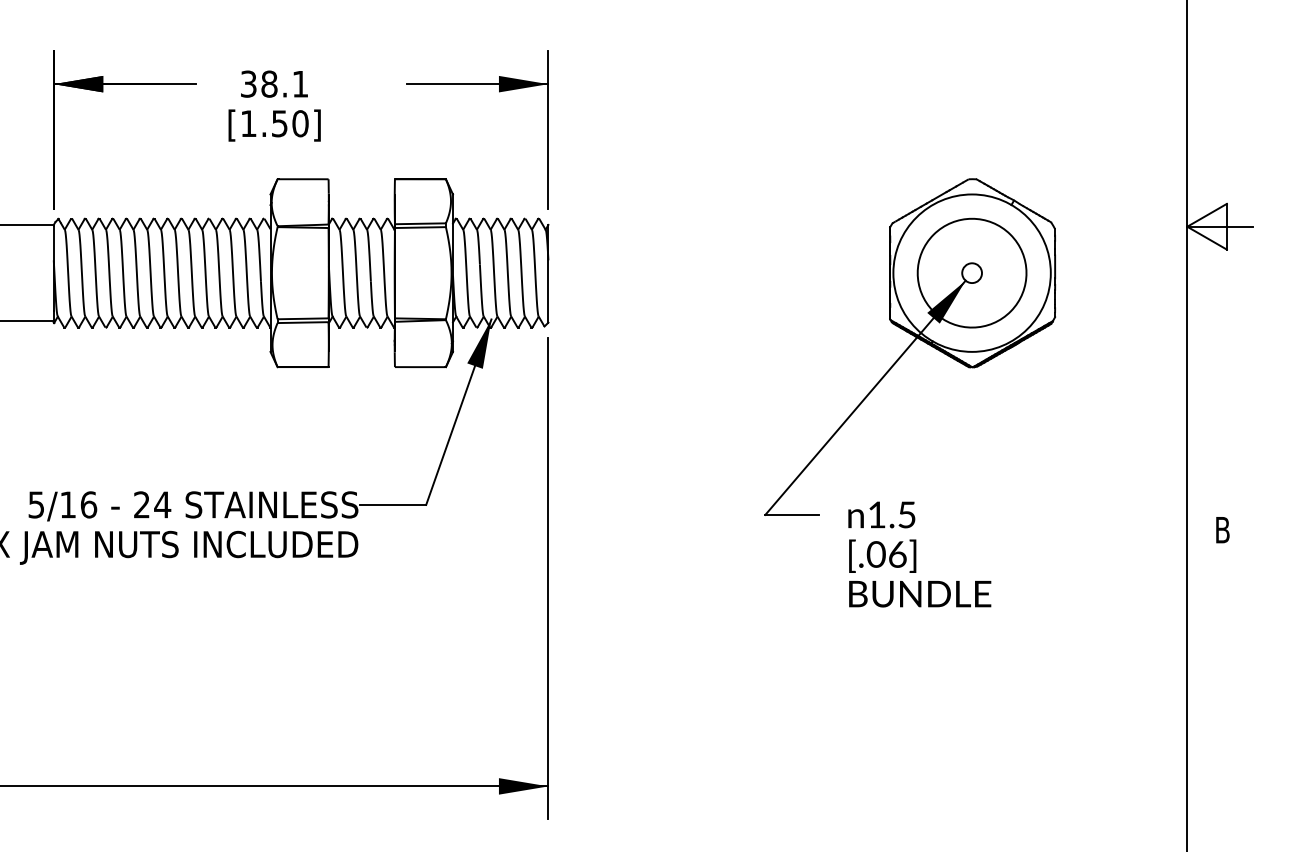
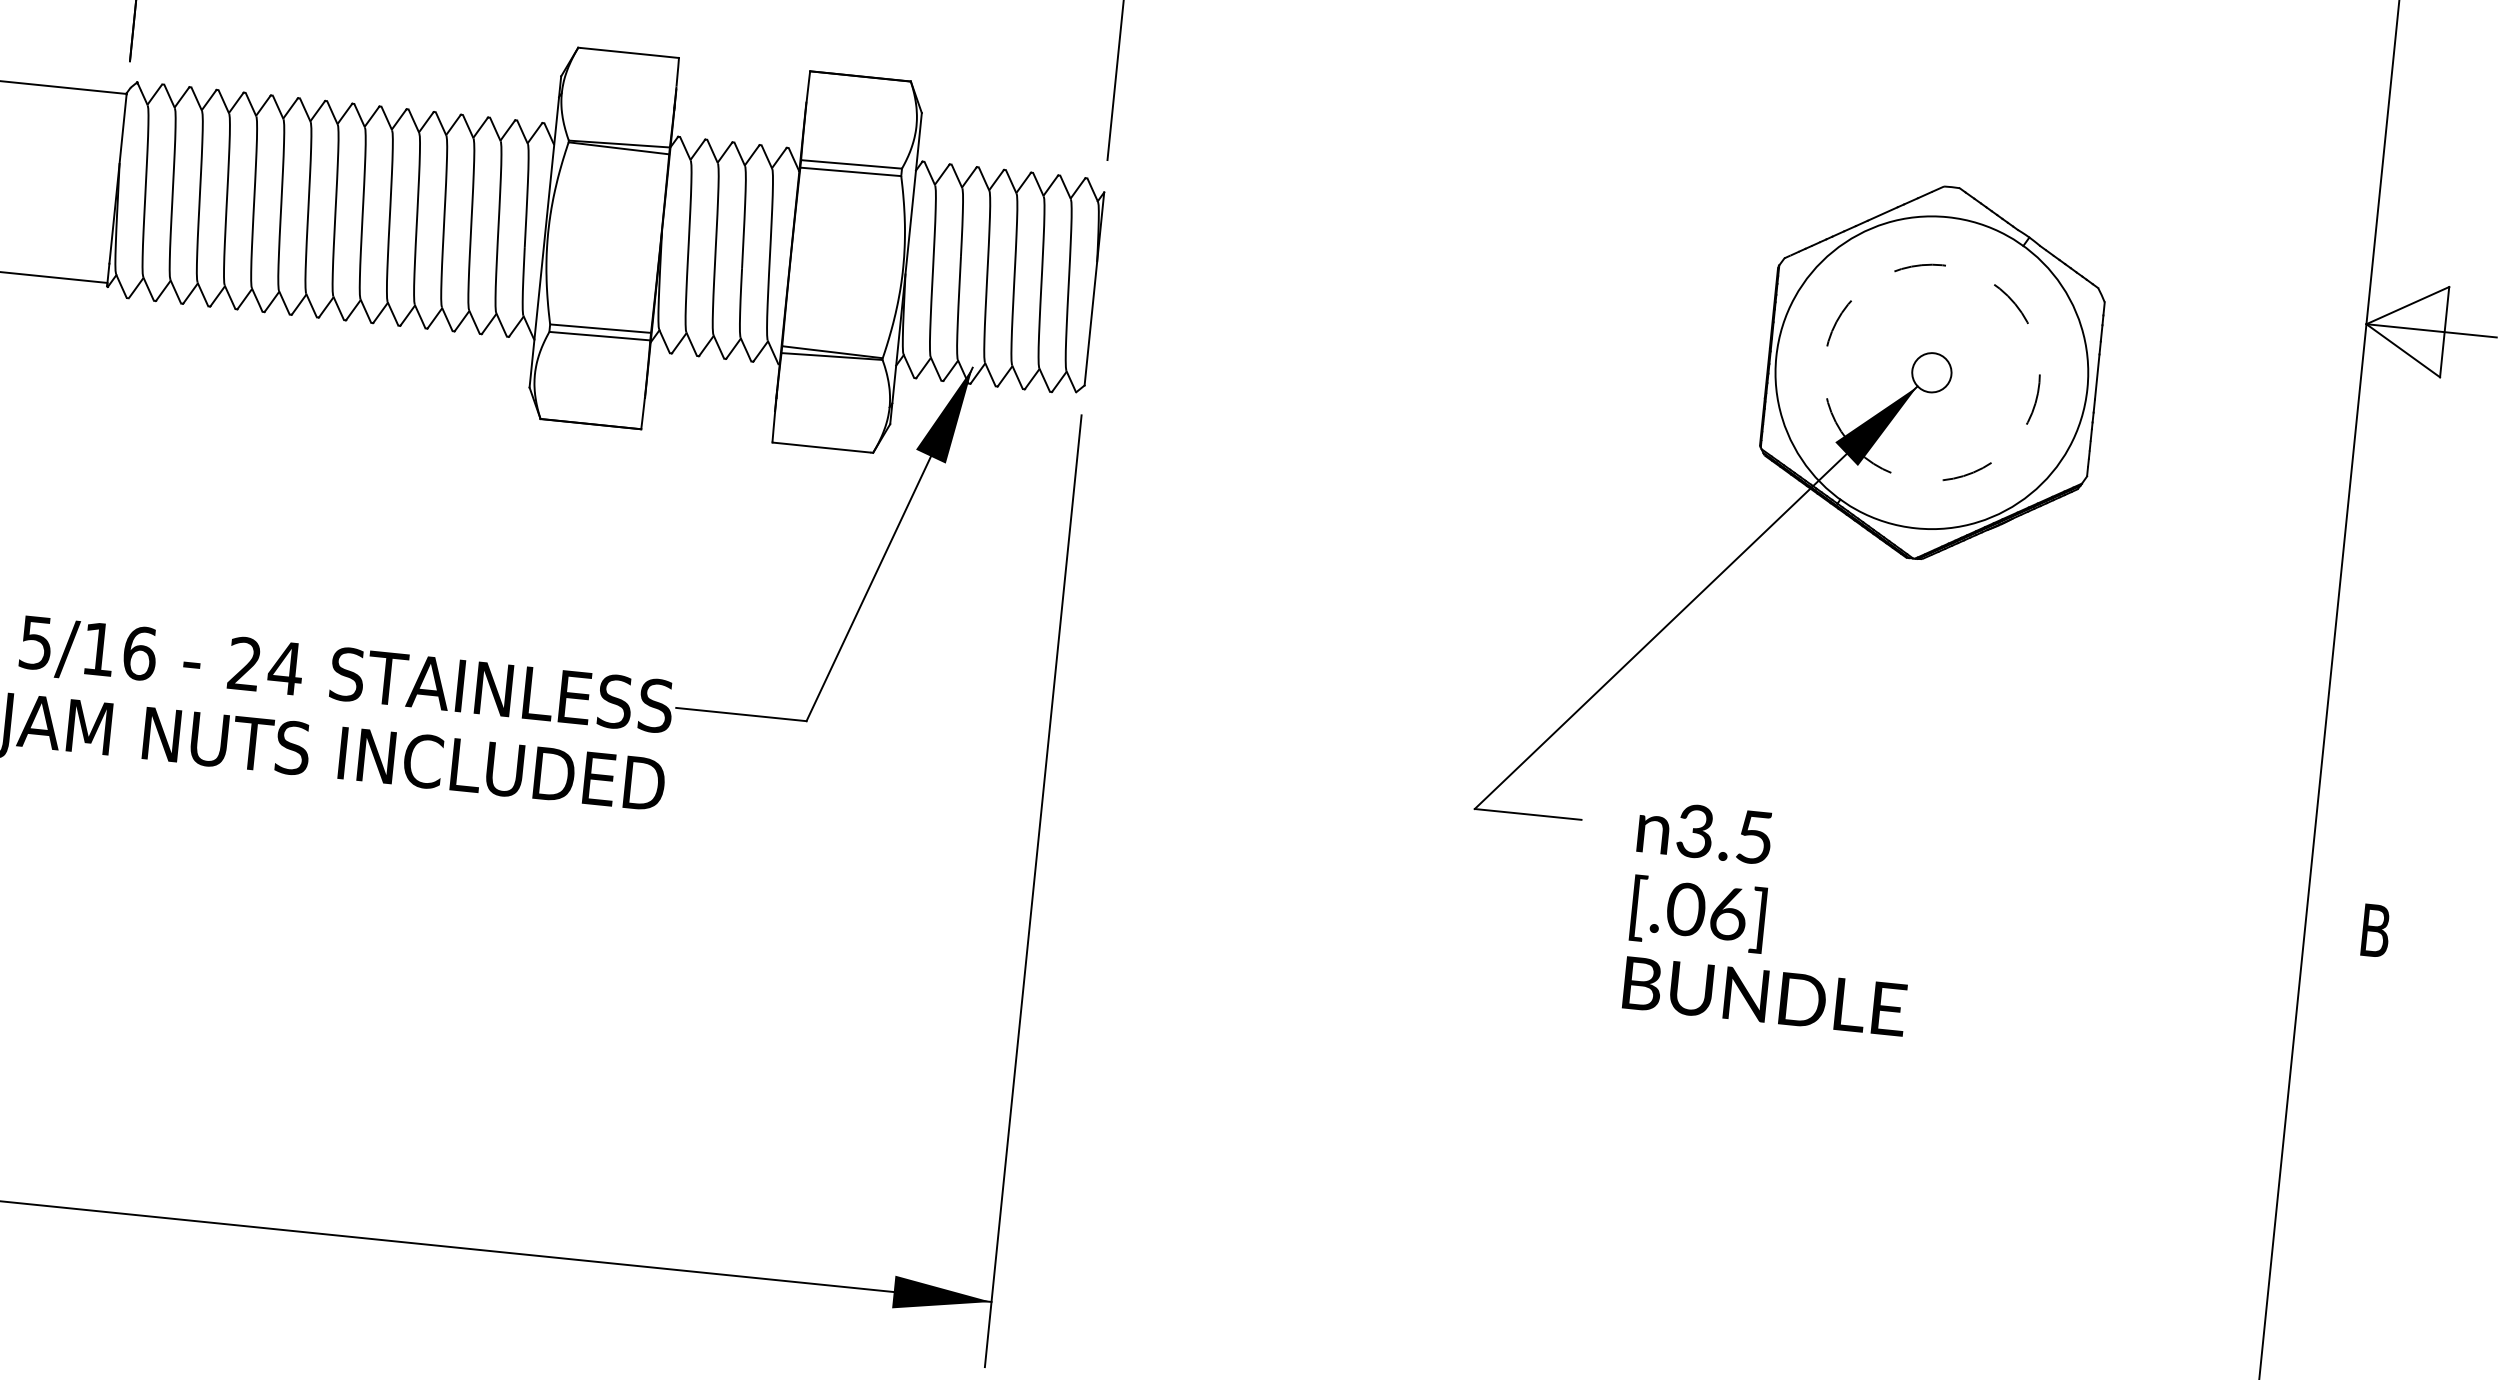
arc: (1010, 234) -> (2015, 304), solid -> dashed
text: (876, 514) -> (1694, 830), 1.5 -> 3.5

